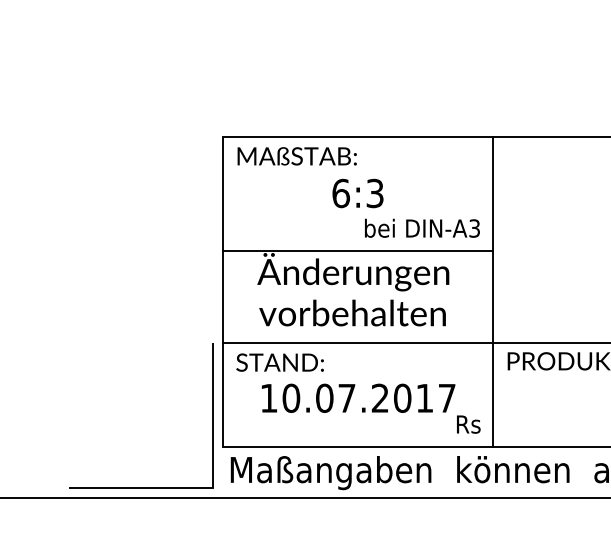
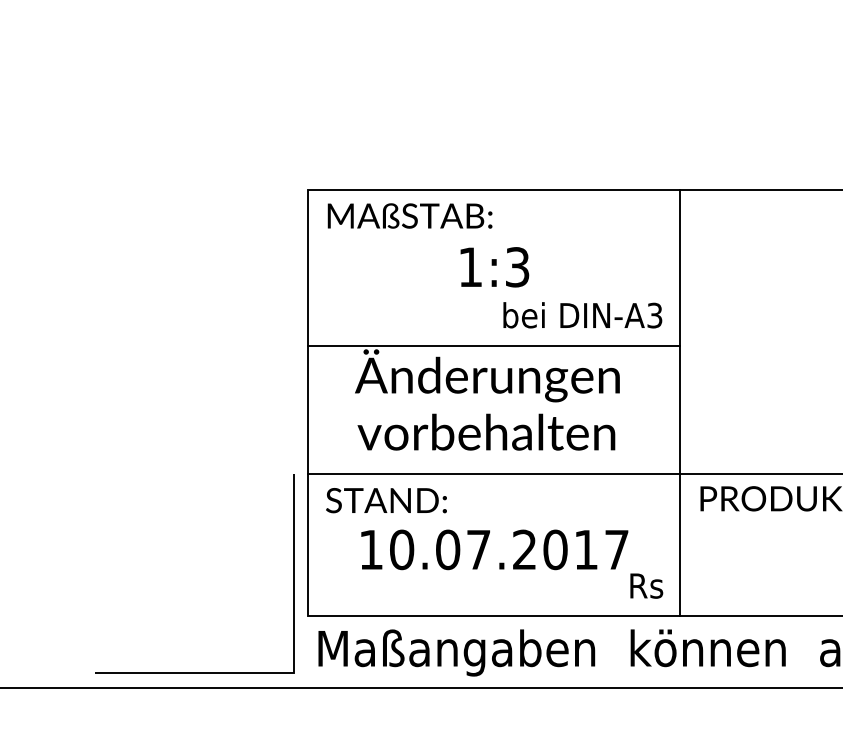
text: (341, 193) -> (470, 267), 6:3 -> 1:3

